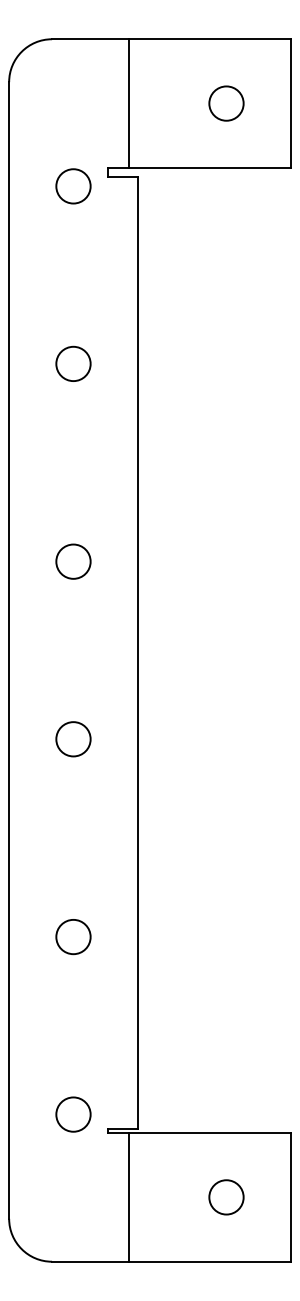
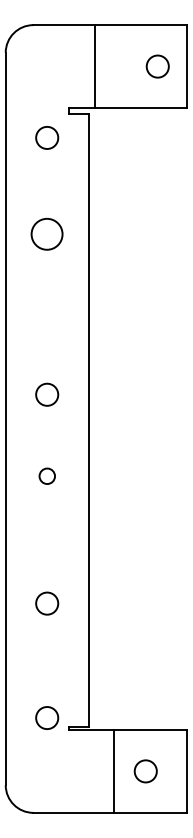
line: (128, 103) -> (94, 66), moved
circle: (226, 103) -> (157, 66), moved
circle: (73, 185) -> (47, 137), moved
circle: (73, 364) -> (47, 234), size x1.4
circle: (73, 561) -> (47, 394), moved
circle: (73, 739) -> (47, 476), size x0.7
line: (128, 1195) -> (113, 770), moved

